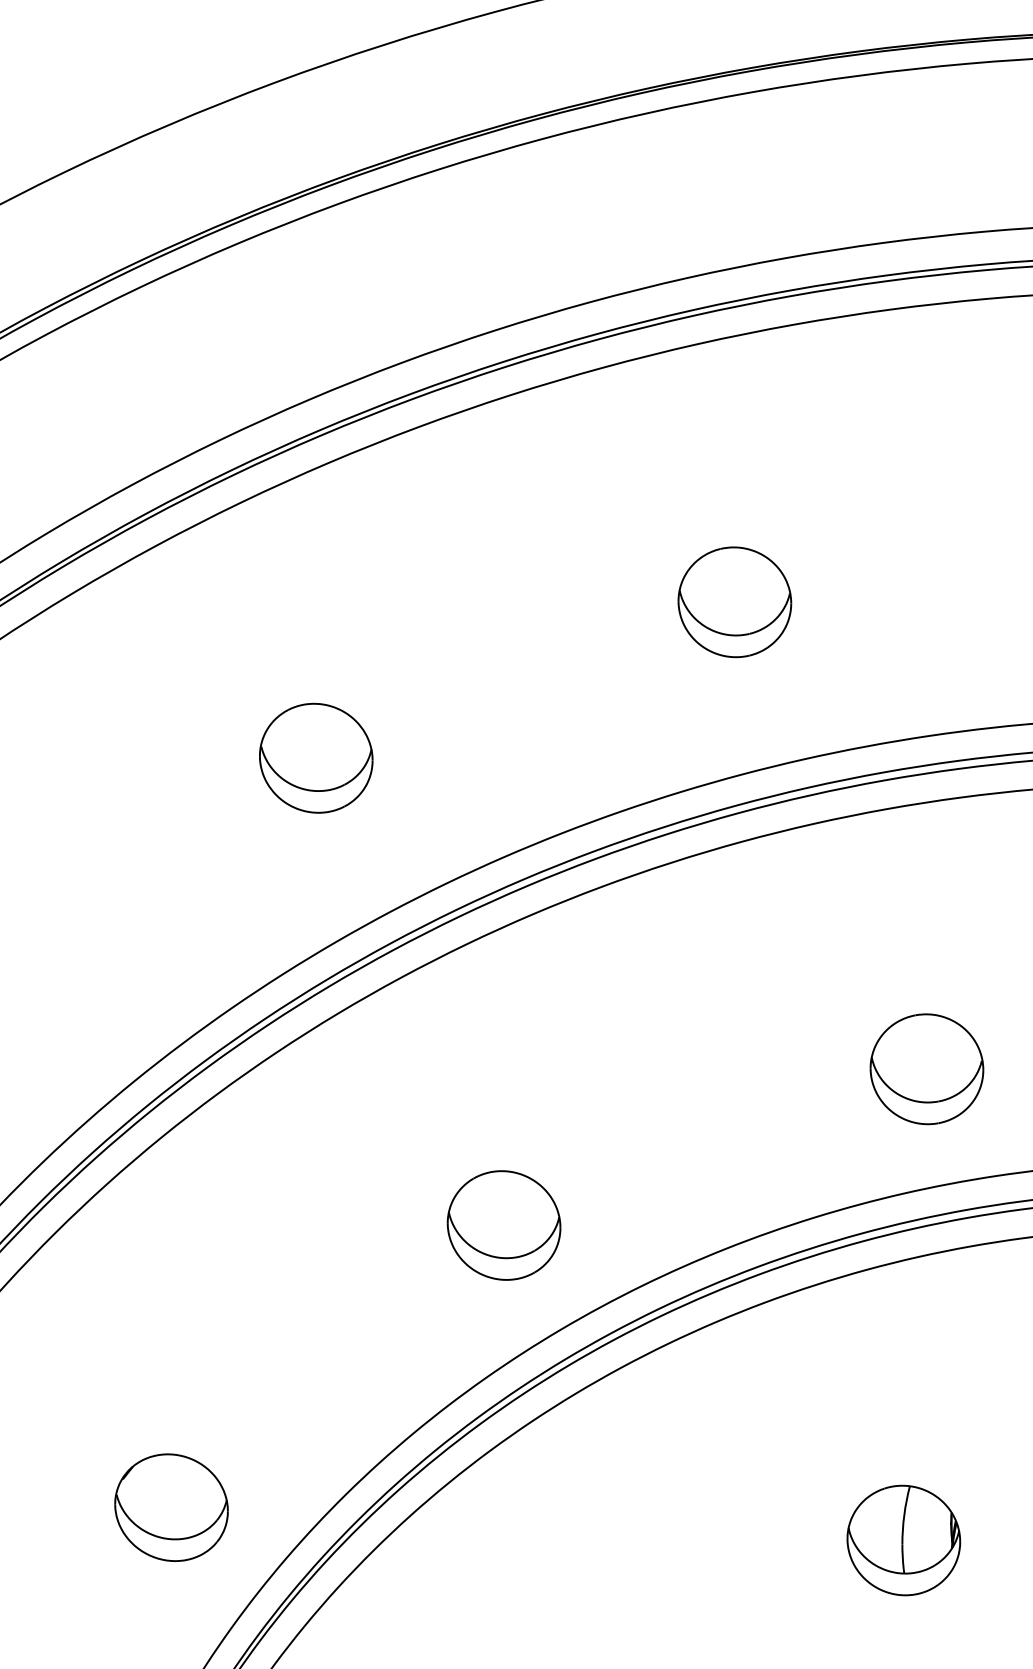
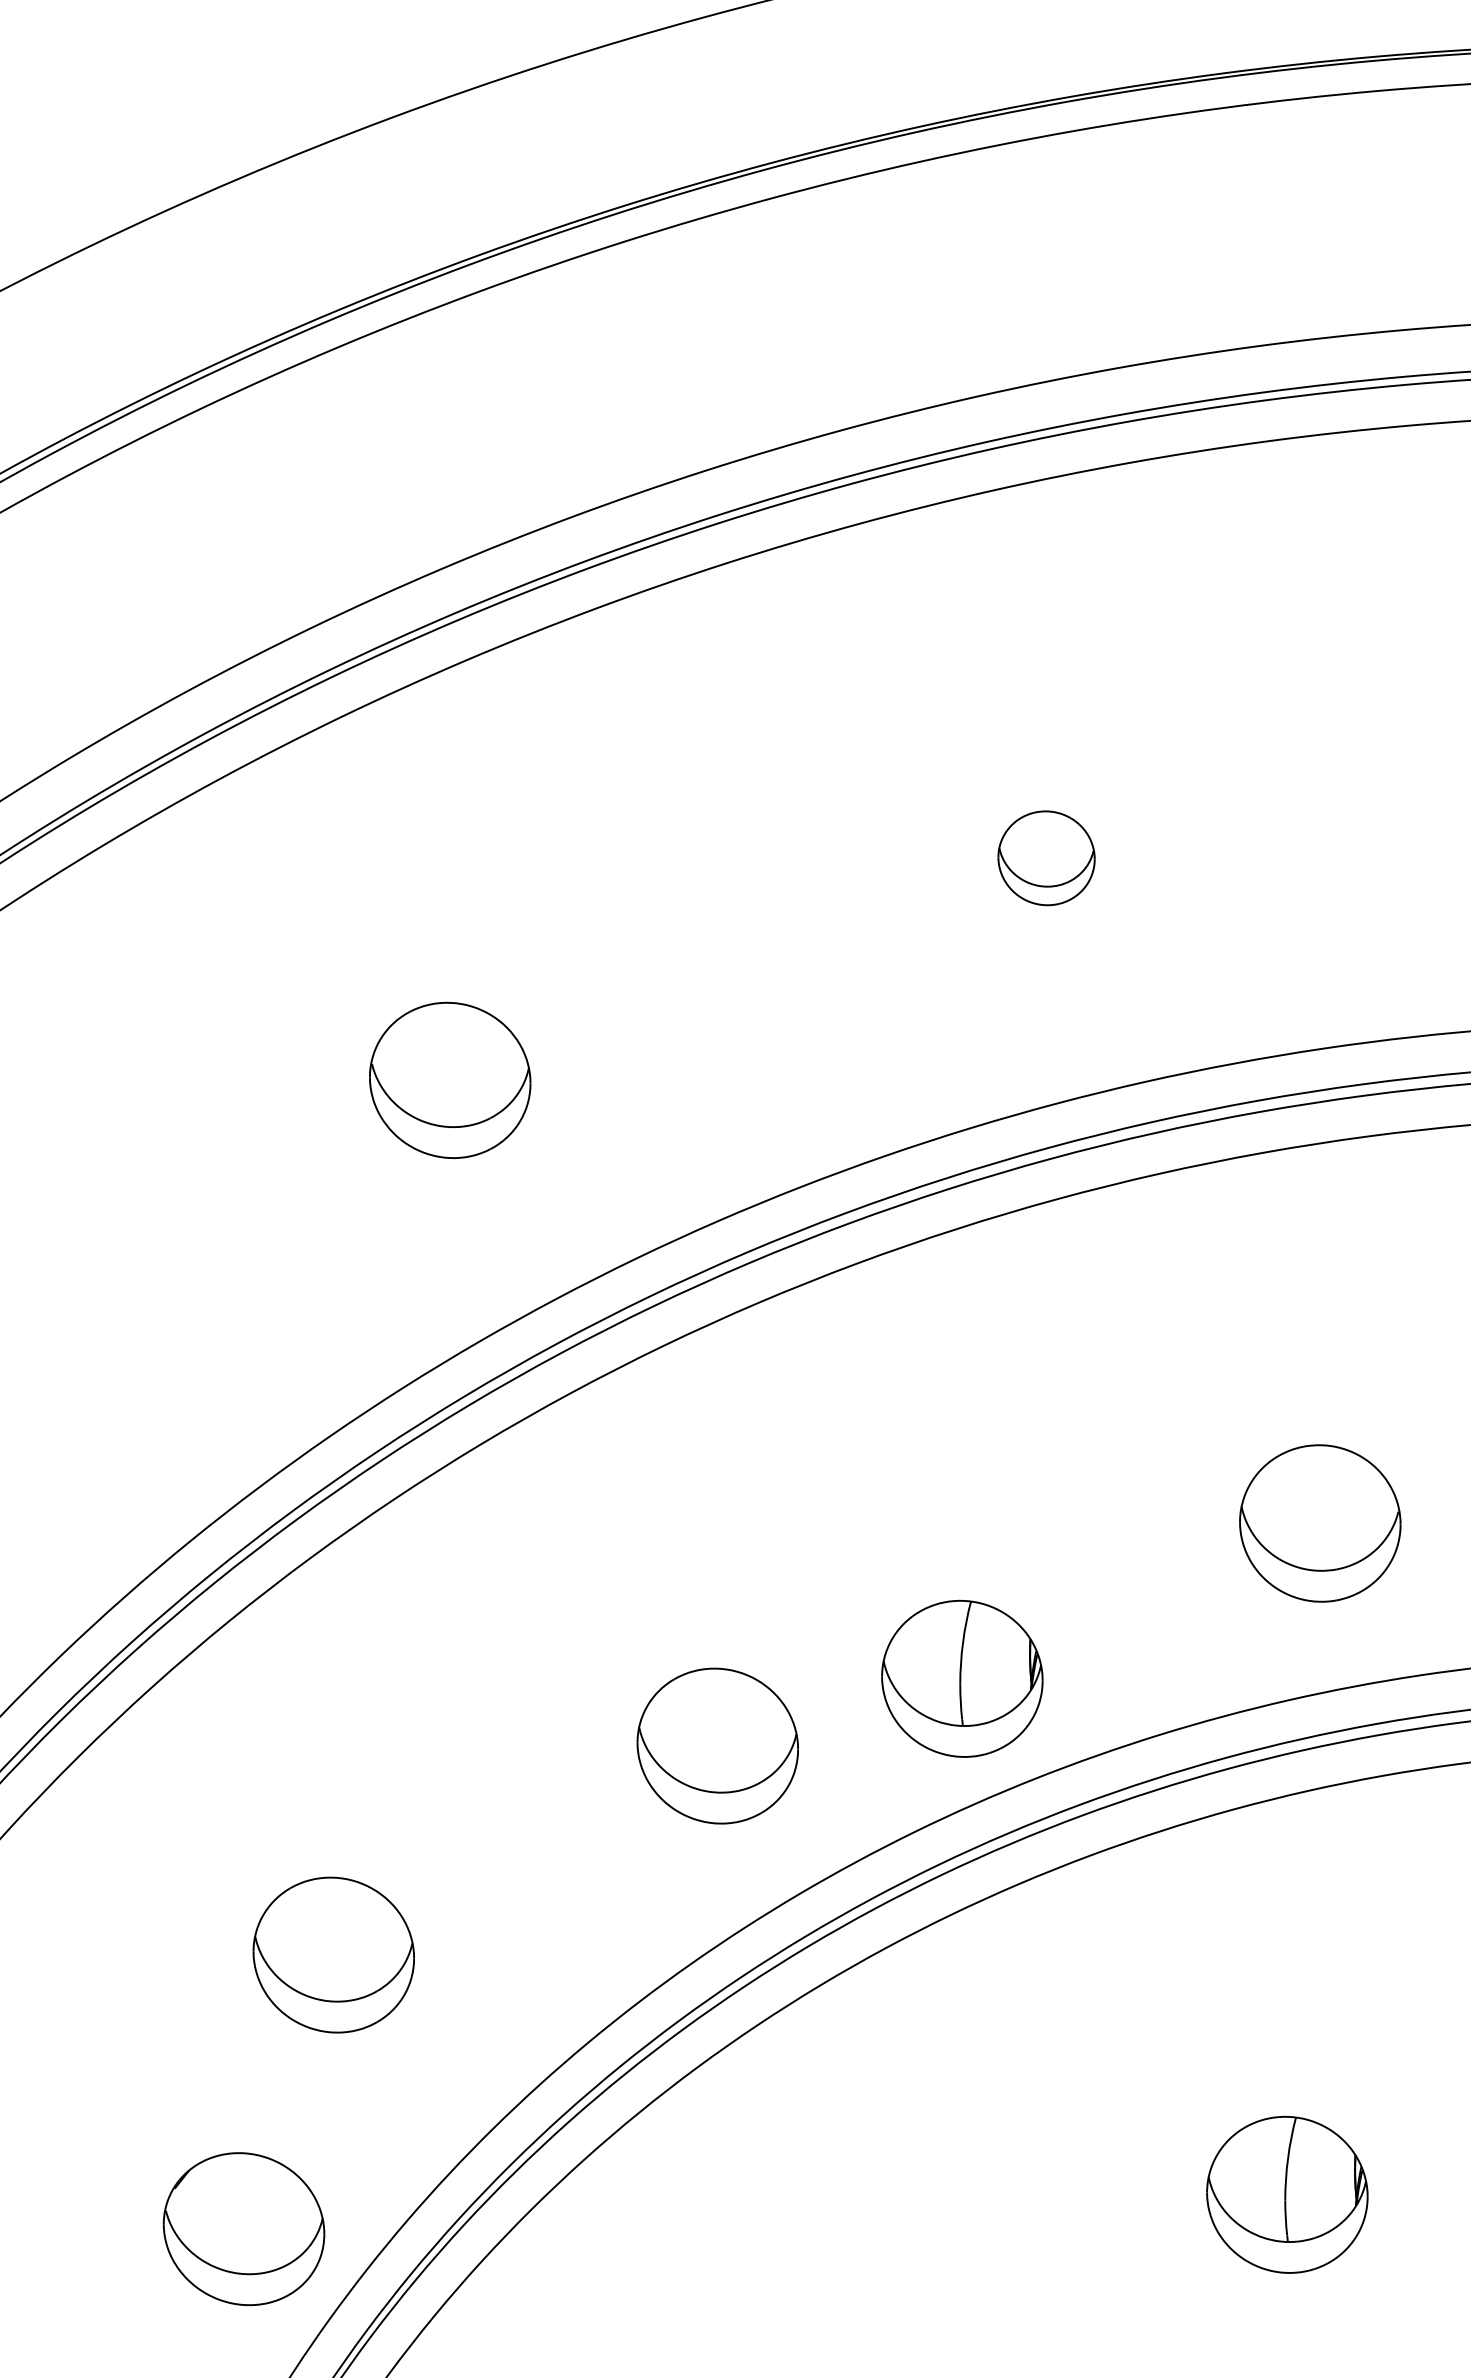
part: (734, 602) -> (1046, 858), size x0.6
part: (675, 1178) -> (962, 1678), added
part: (234, 1371) -> (333, 1954), added
part: (171, 1507) -> (243, 2228), moved

